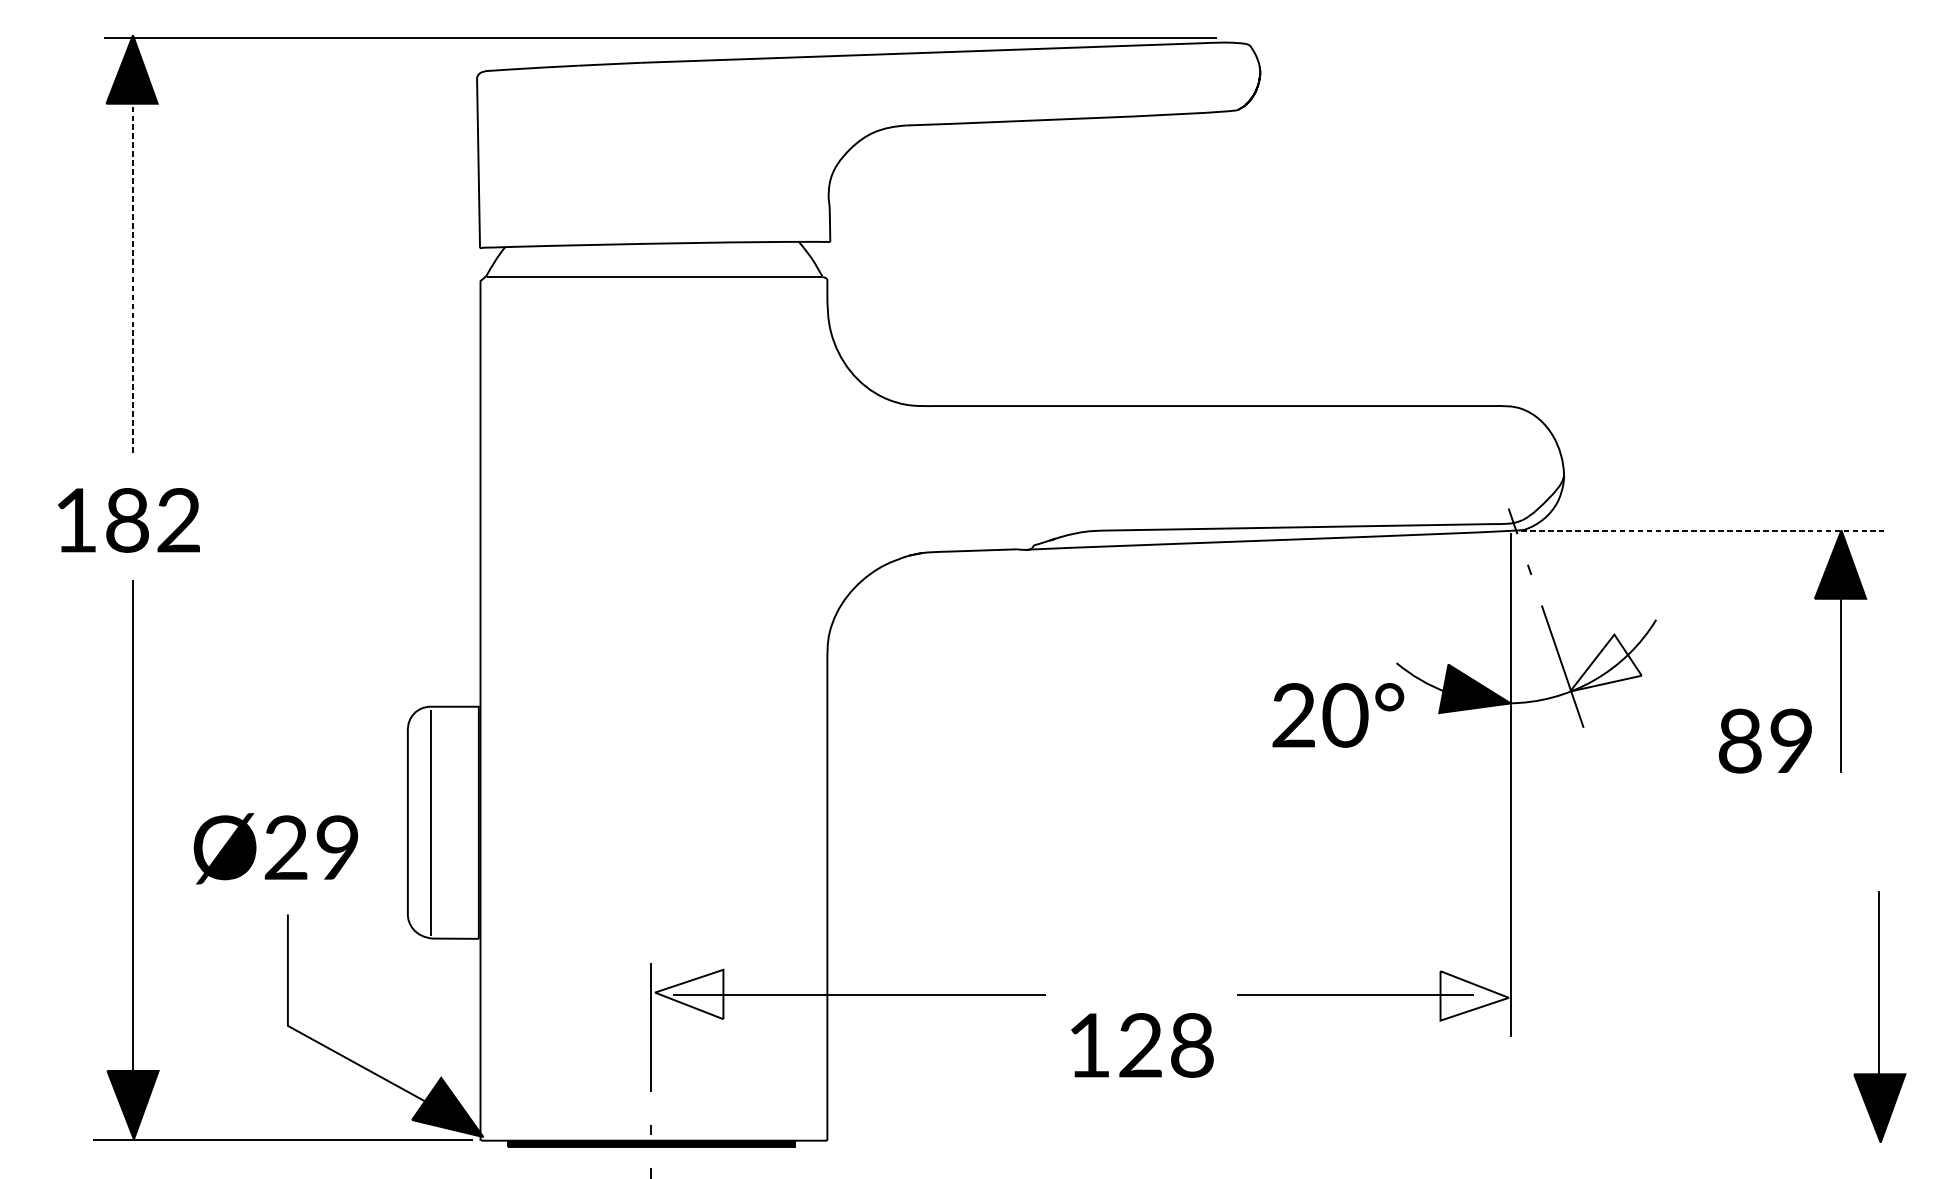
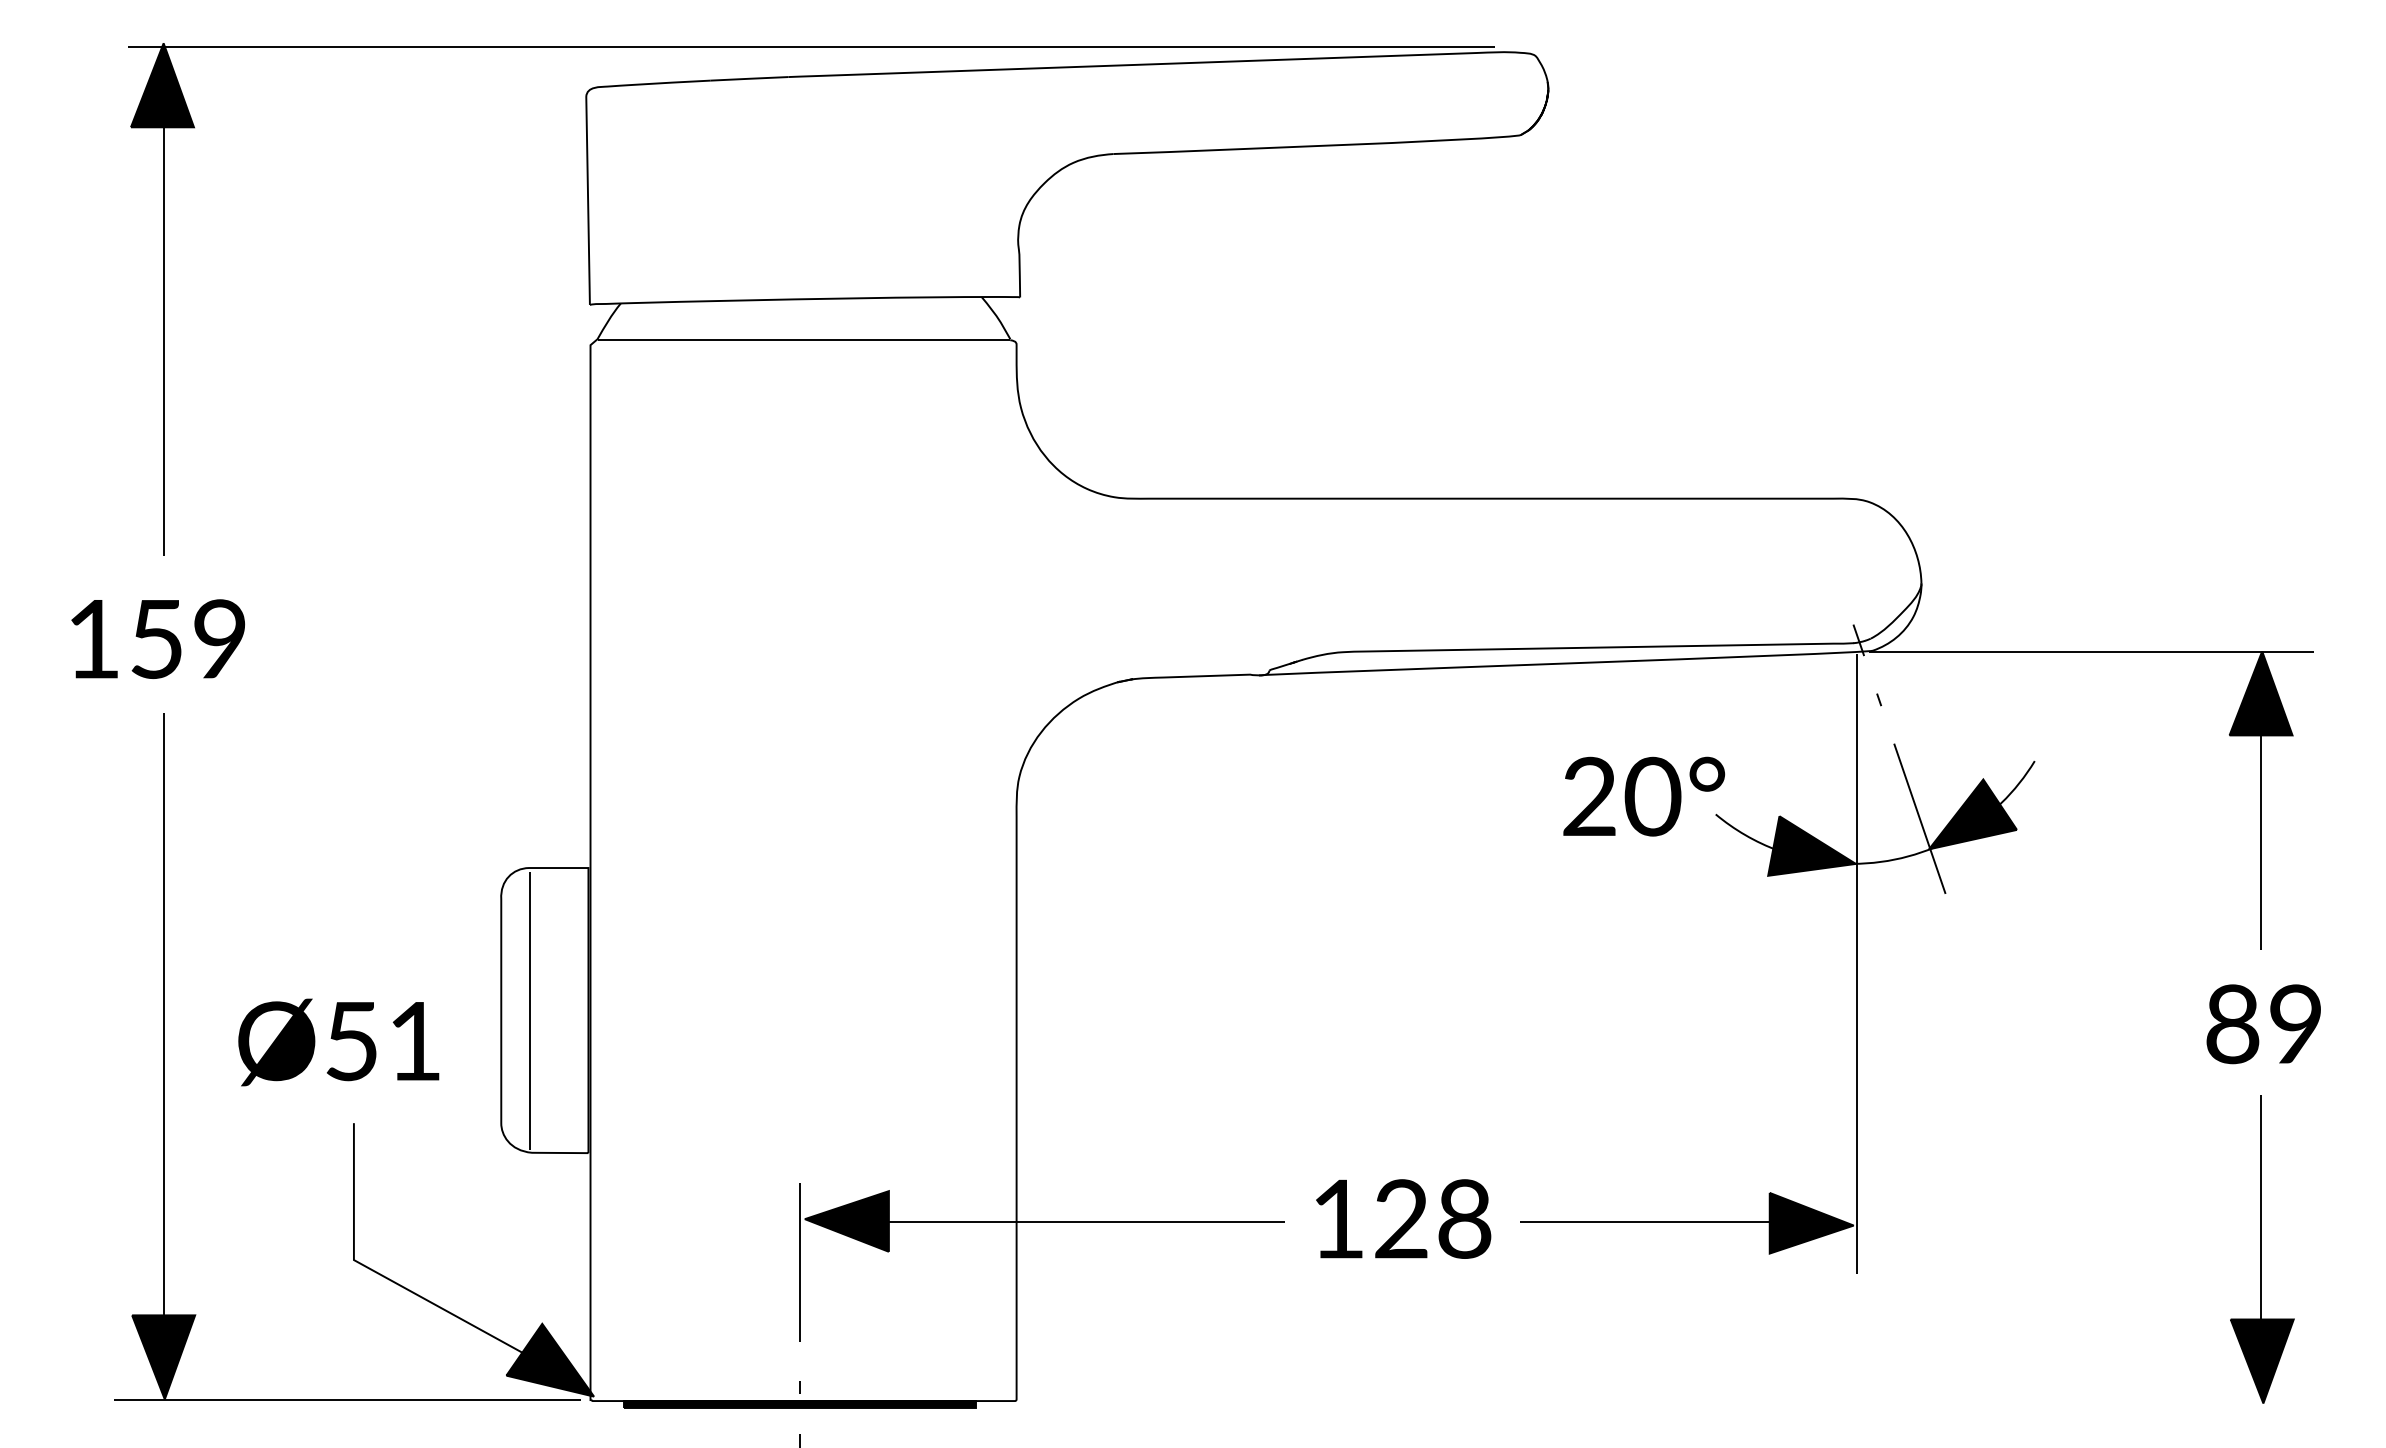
line: (132, 256) -> (163, 315), dashed -> solid
text: (152, 520) -> (187, 639), 182 -> 159
line: (1702, 530) -> (2091, 651), dashed -> solid
fill: (1605, 663) -> (1972, 814), added
text: (1338, 715) -> (1644, 796), moved
text: (1765, 741) -> (2263, 1024), moved
text: (311, 847) -> (382, 1041), Ø29 -> Ø51
fill: (688, 994) -> (846, 1221), added
fill: (1474, 995) -> (1811, 1222), added
part: (1879, 1017) -> (2262, 1249), moved
text: (1142, 1044) -> (1403, 1218), moved

